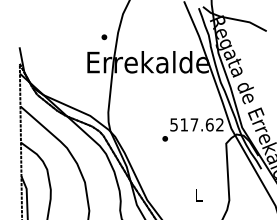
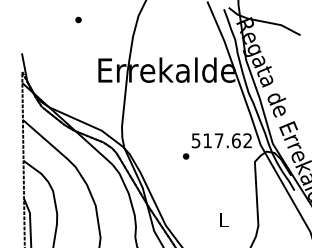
part: (104, 36) -> (78, 19), moved

